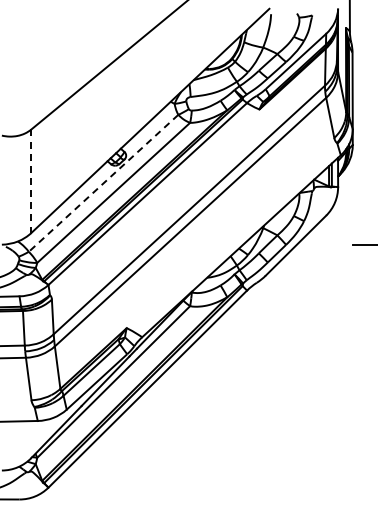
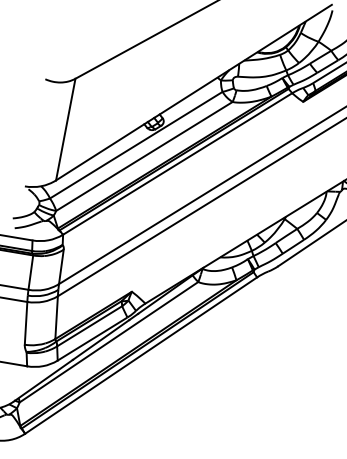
line: (31, 181) -> (65, 129), dashed -> solid
line: (103, 183) -> (136, 145), dashed -> solid

